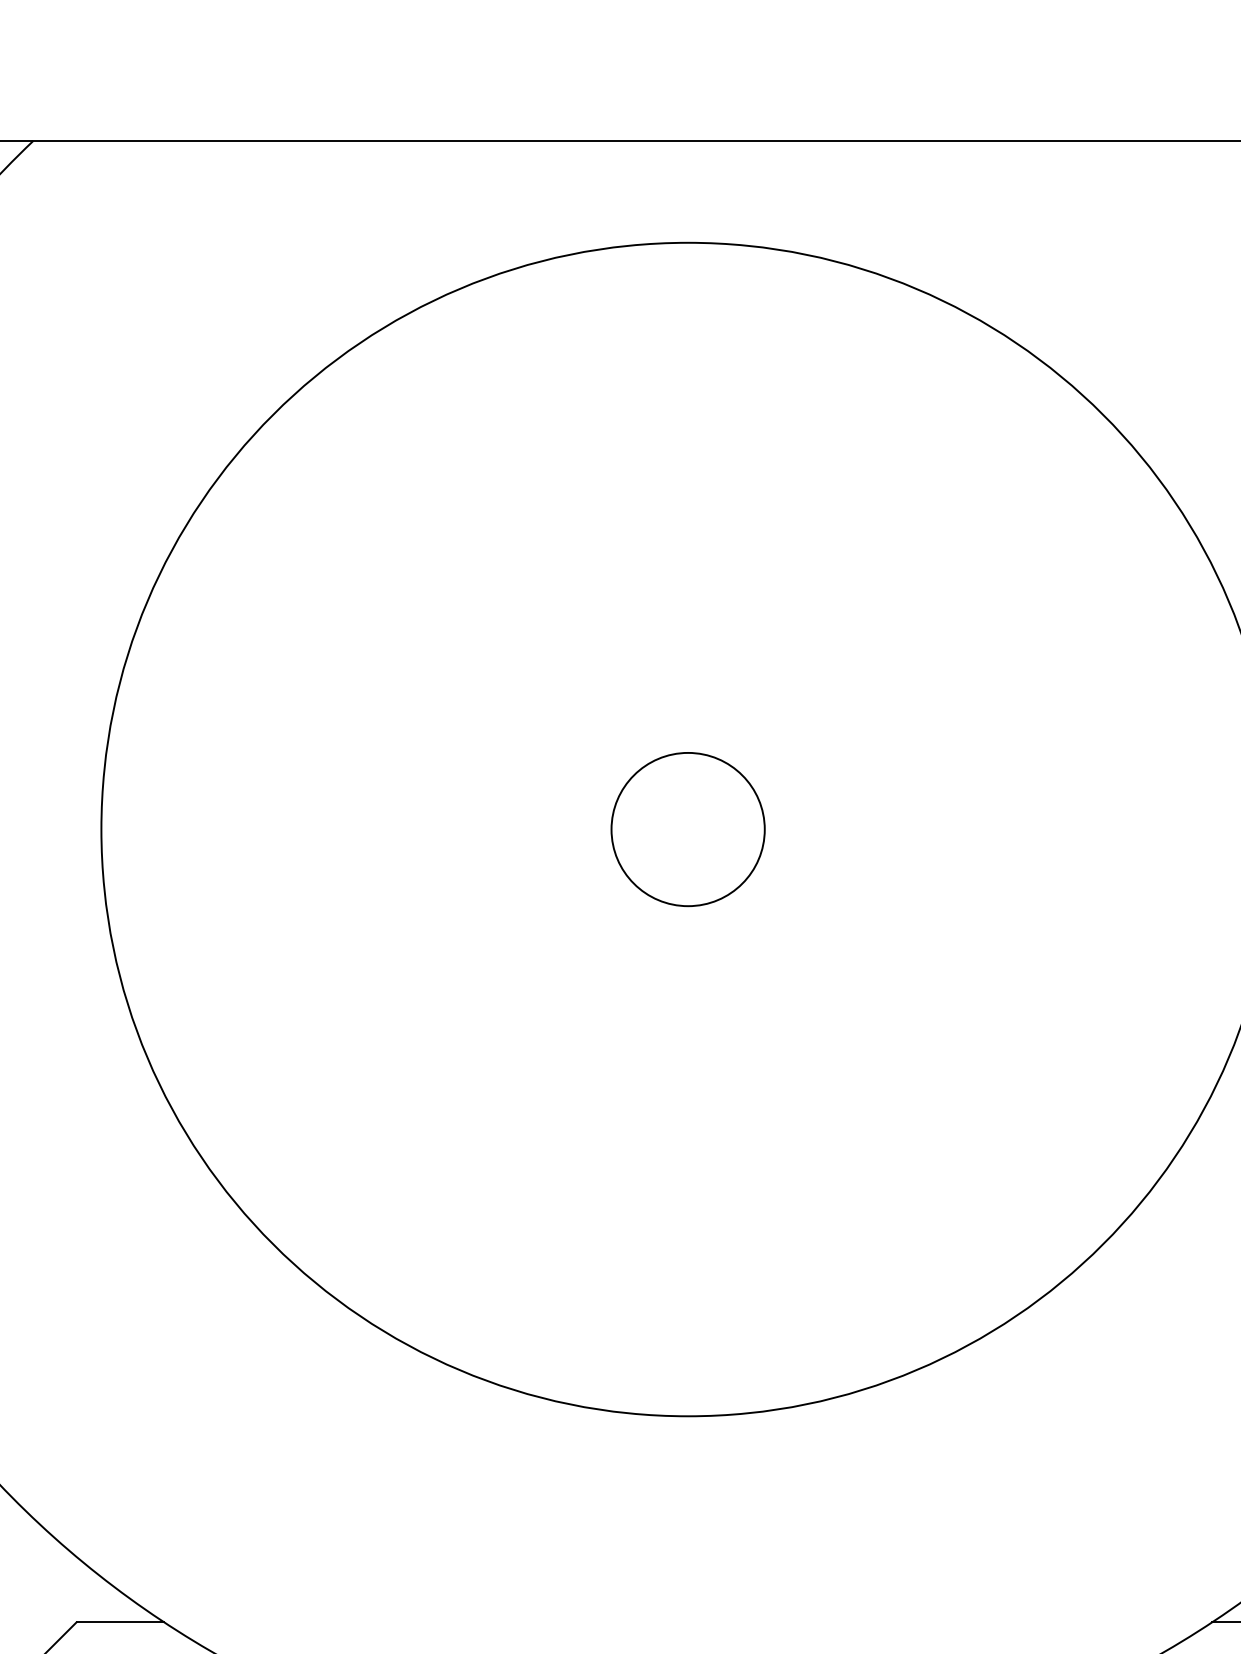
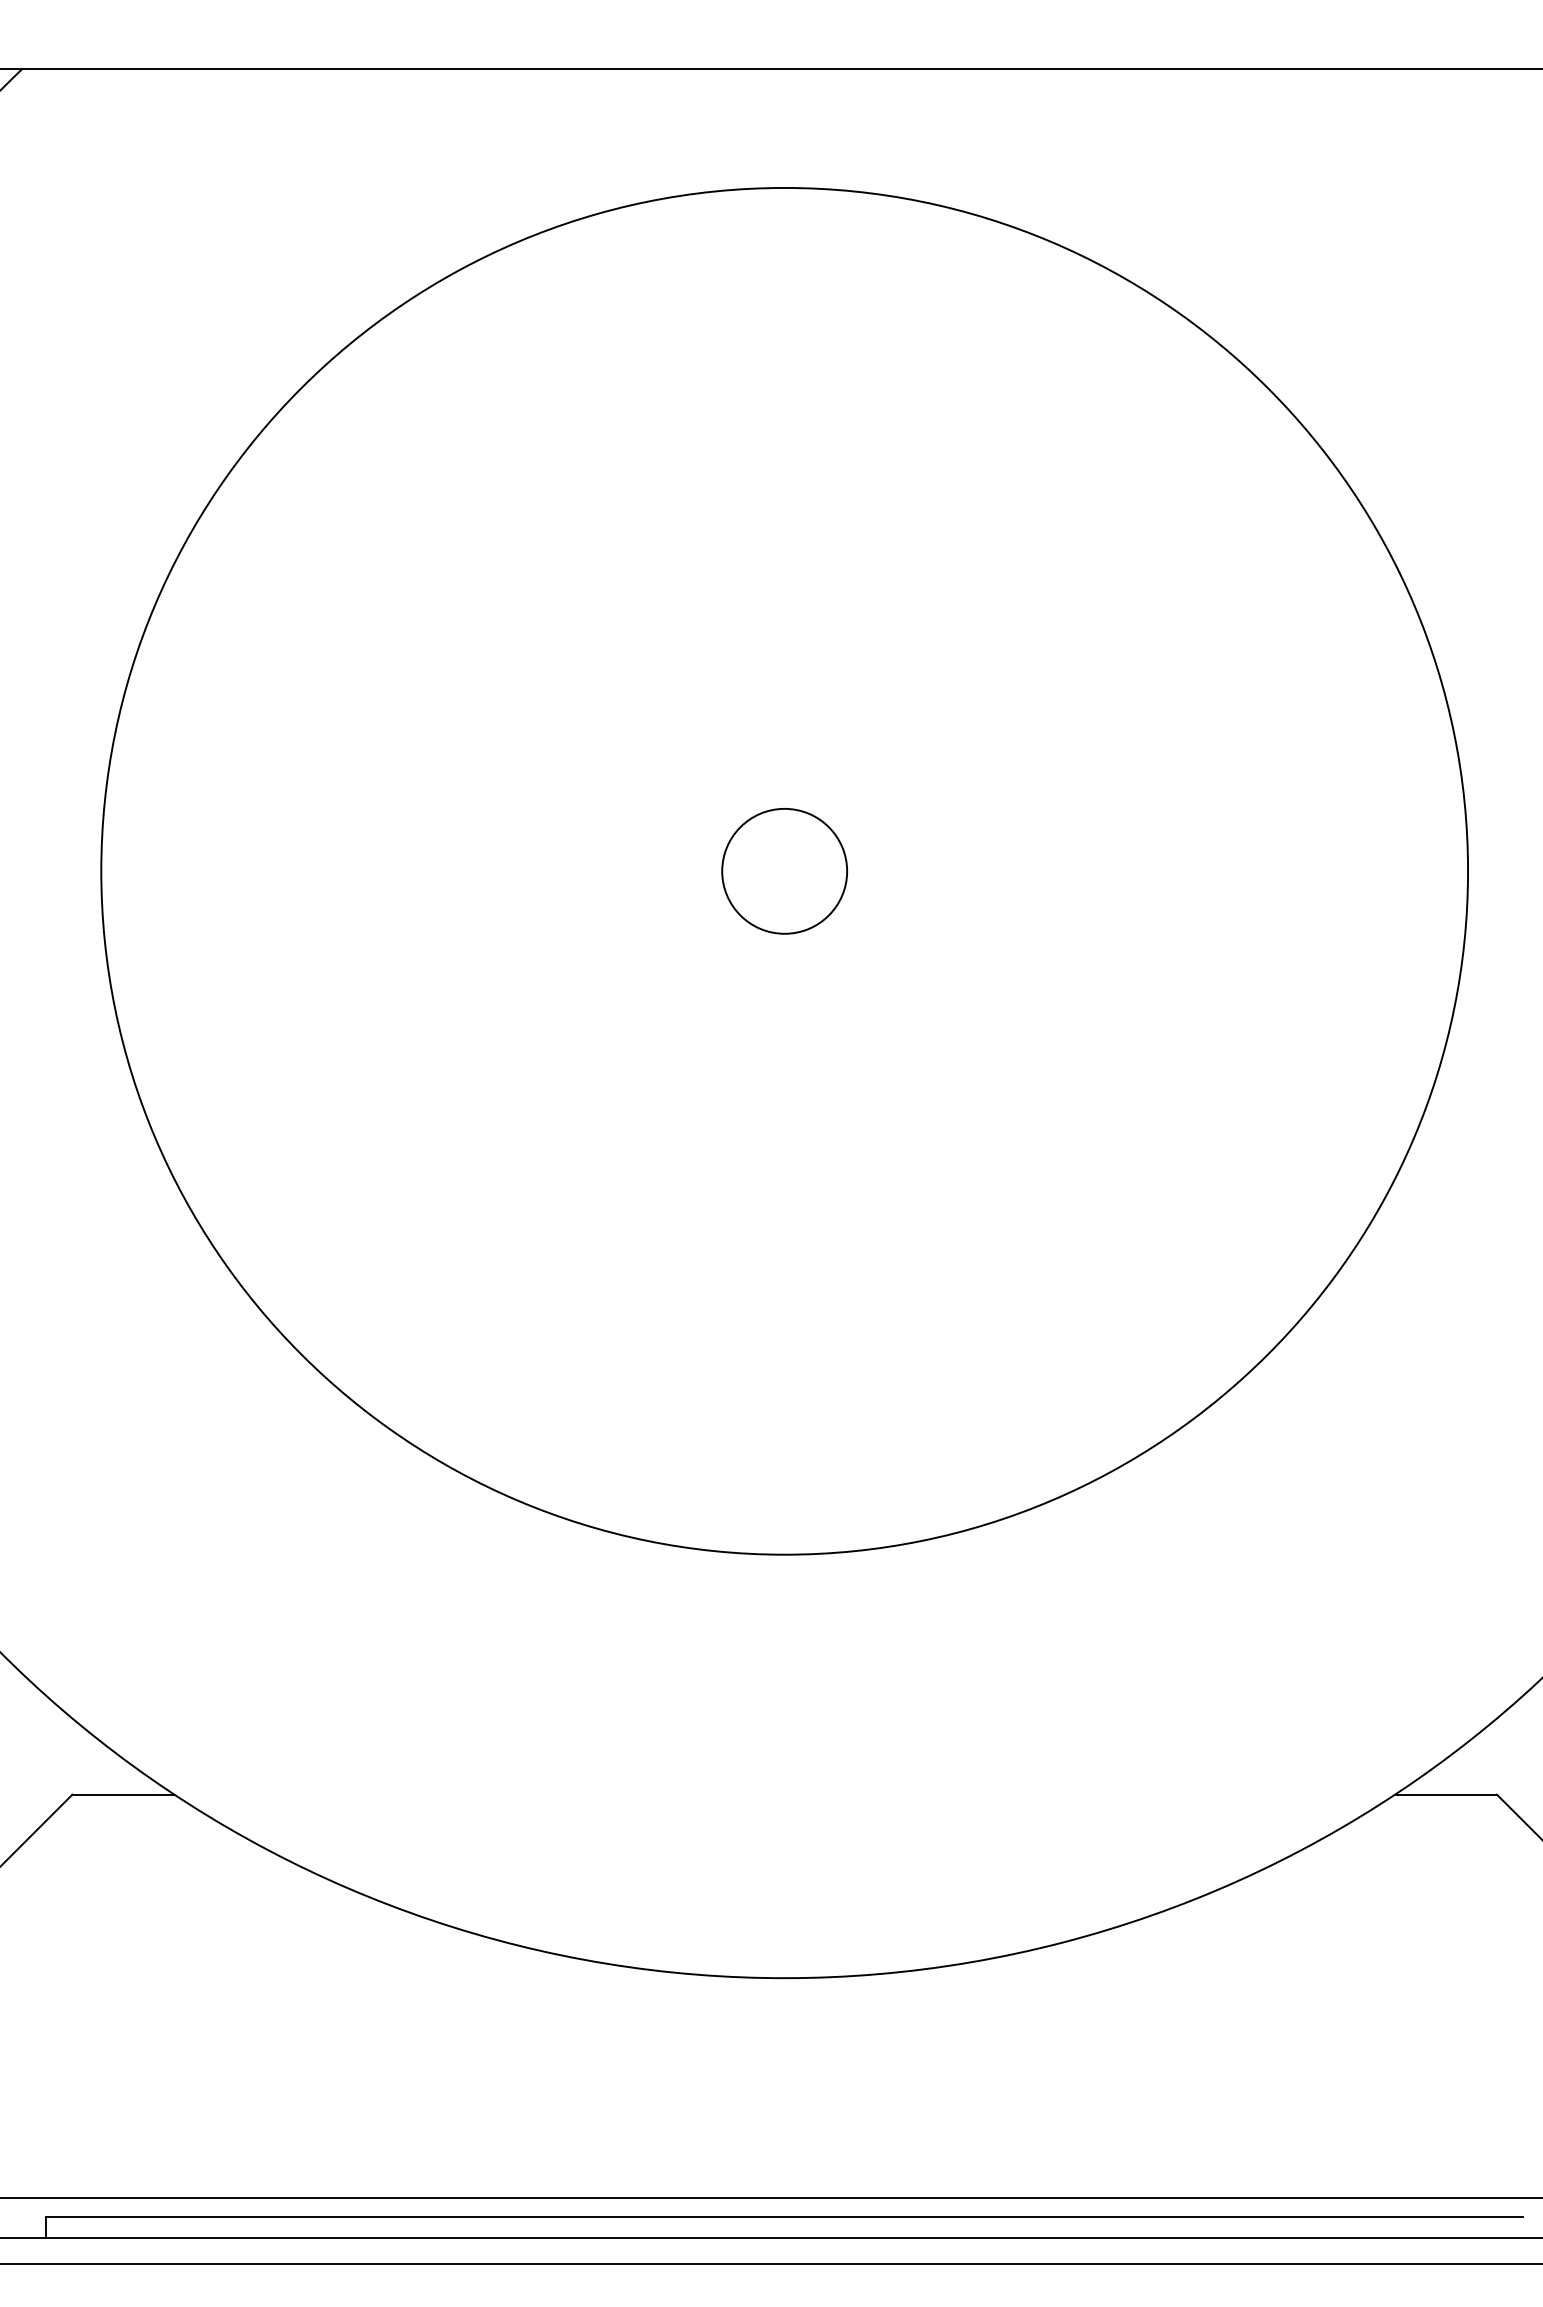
circle: (688, 829) -> (784, 871), size x0.7

